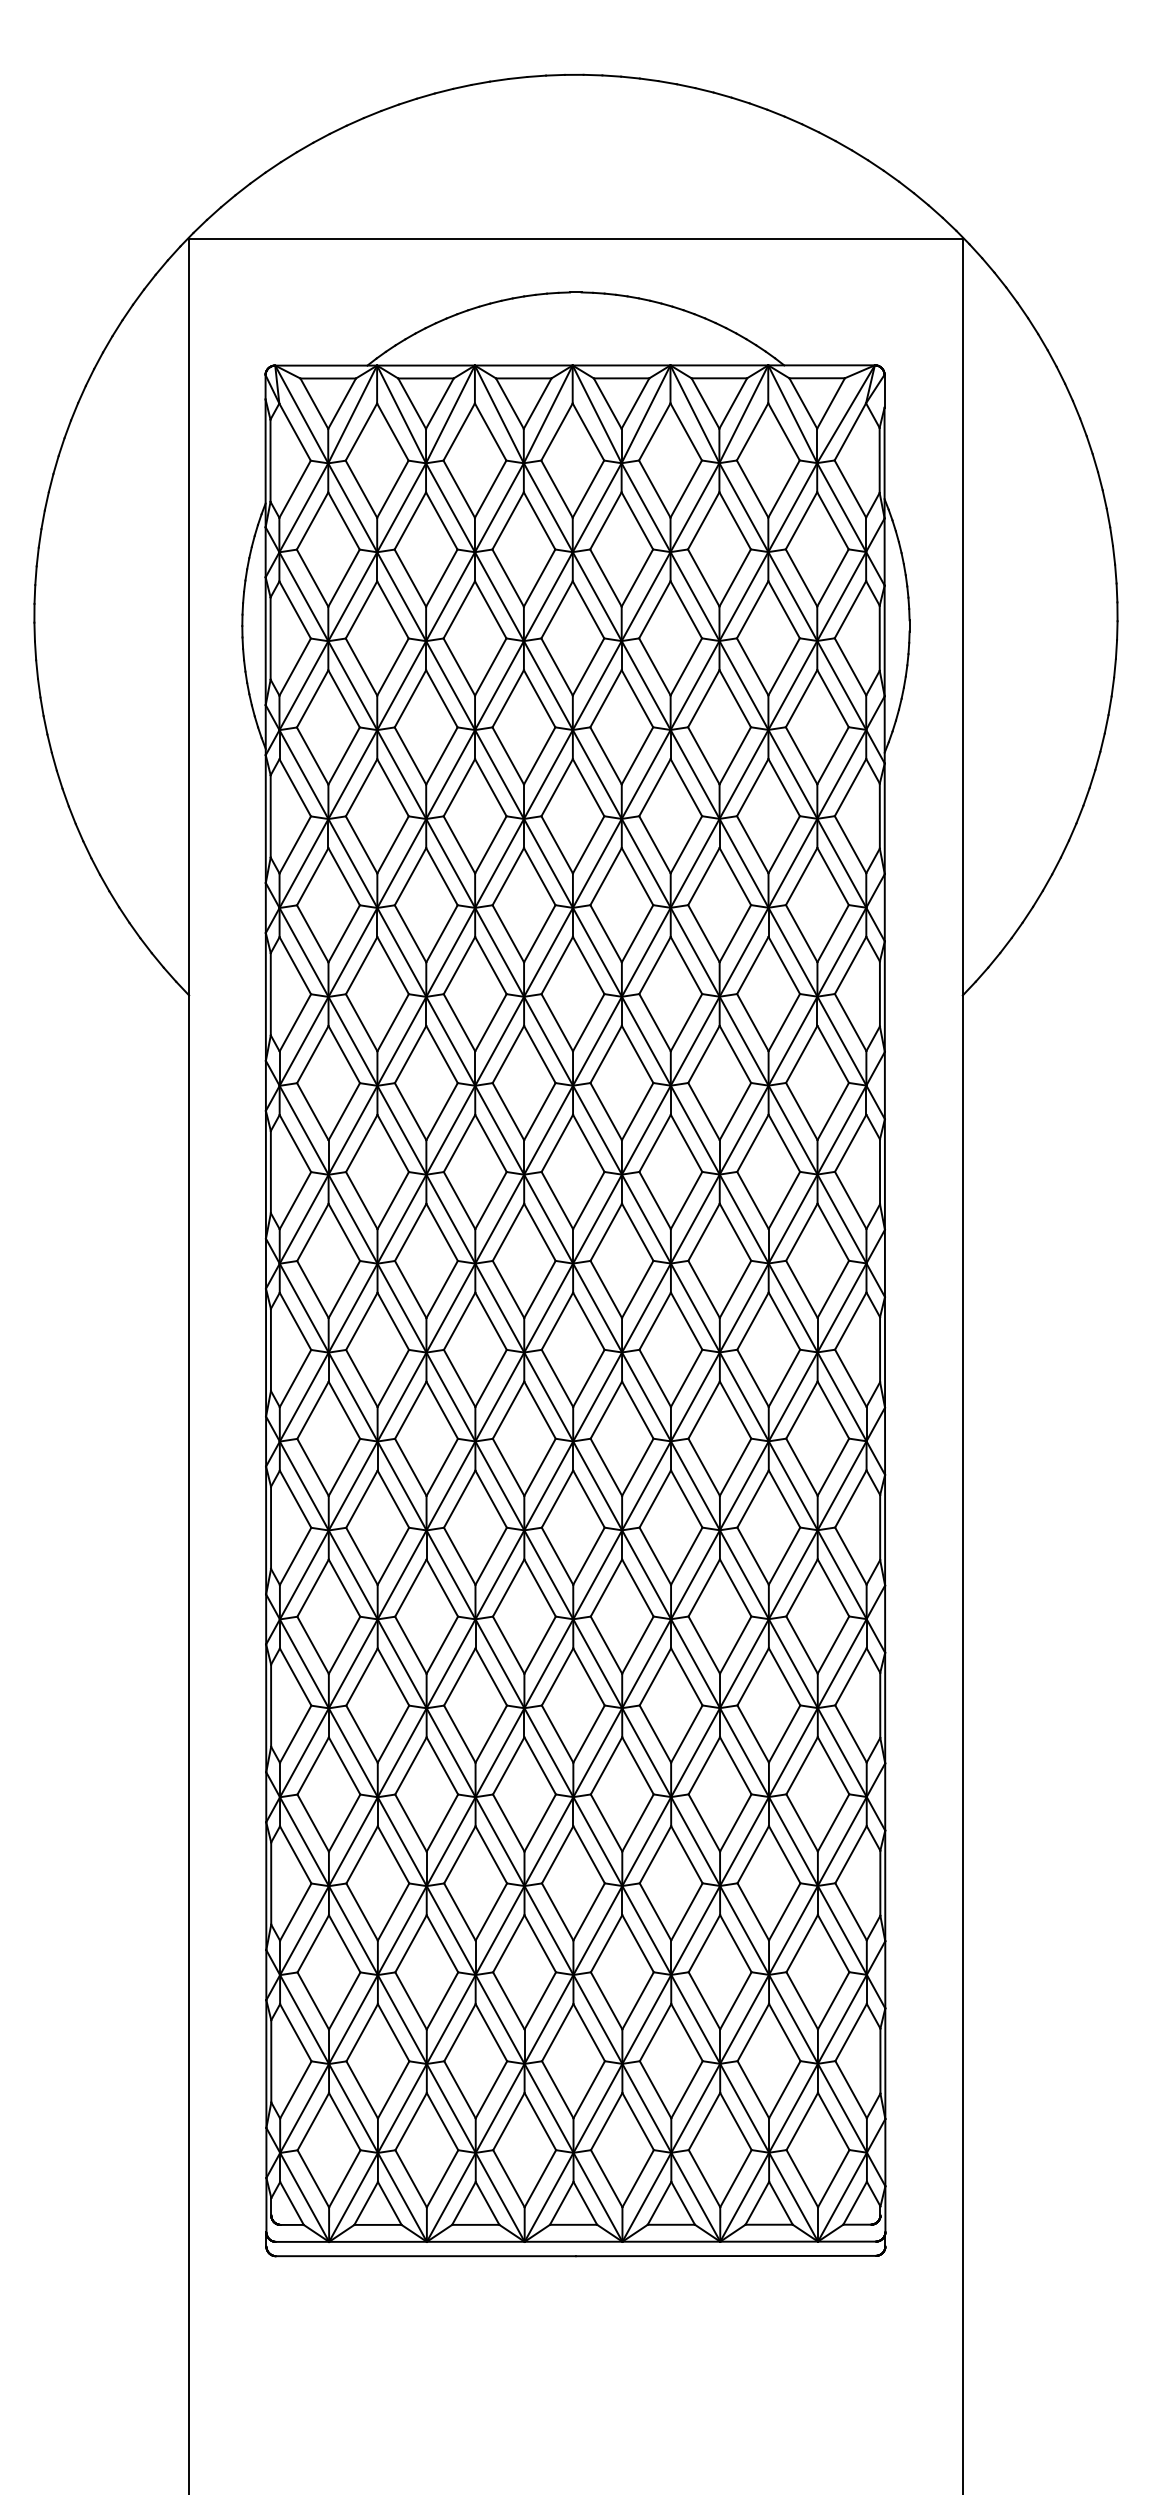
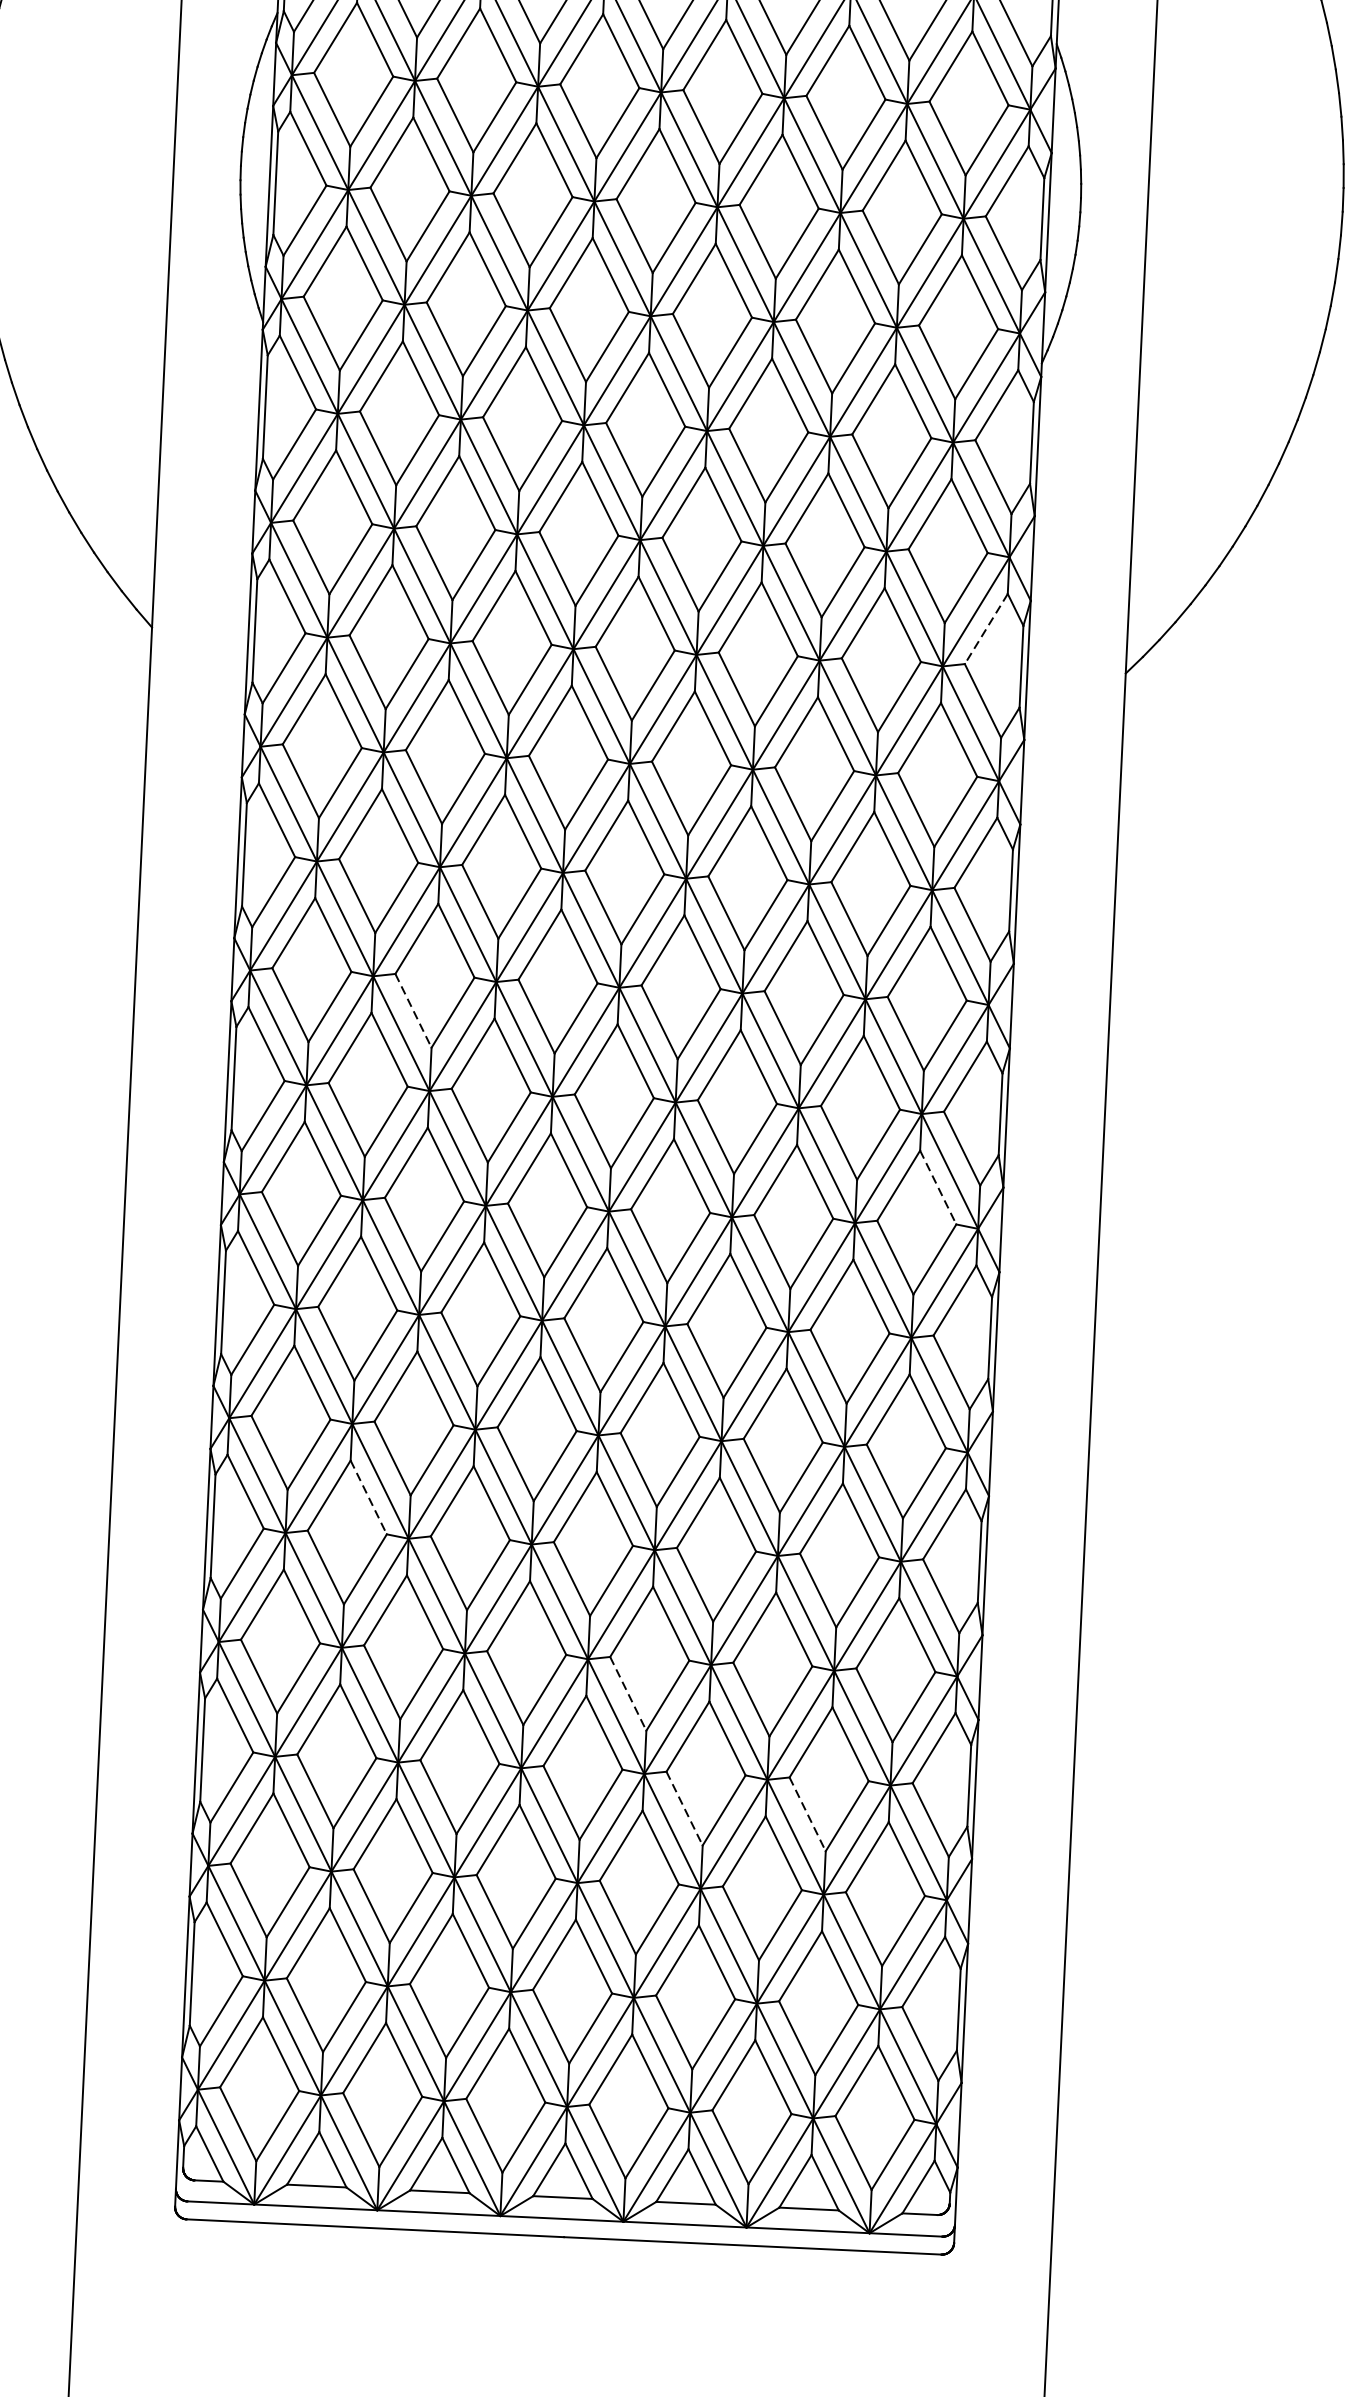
line: (850, 965) -> (986, 629), solid -> dashed
line: (410, 1289) -> (413, 1010), solid -> dashed
line: (833, 1410) -> (938, 1188), solid -> dashed
line: (393, 1677) -> (368, 1498), solid -> dashed
line: (606, 1823) -> (628, 1694), solid -> dashed
line: (655, 1911) -> (684, 1808), solid -> dashed
line: (753, 1911) -> (807, 1813), solid -> dashed

